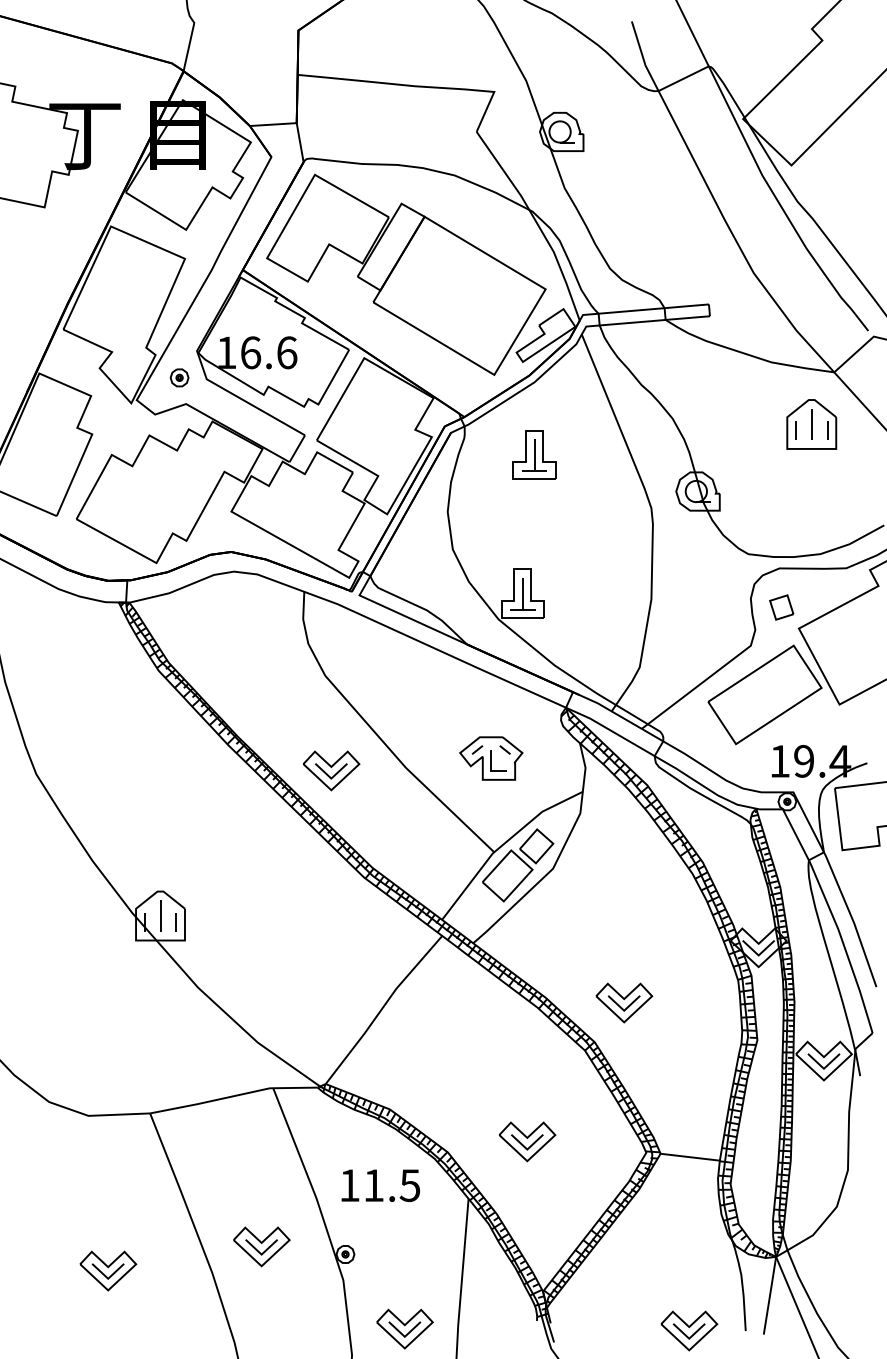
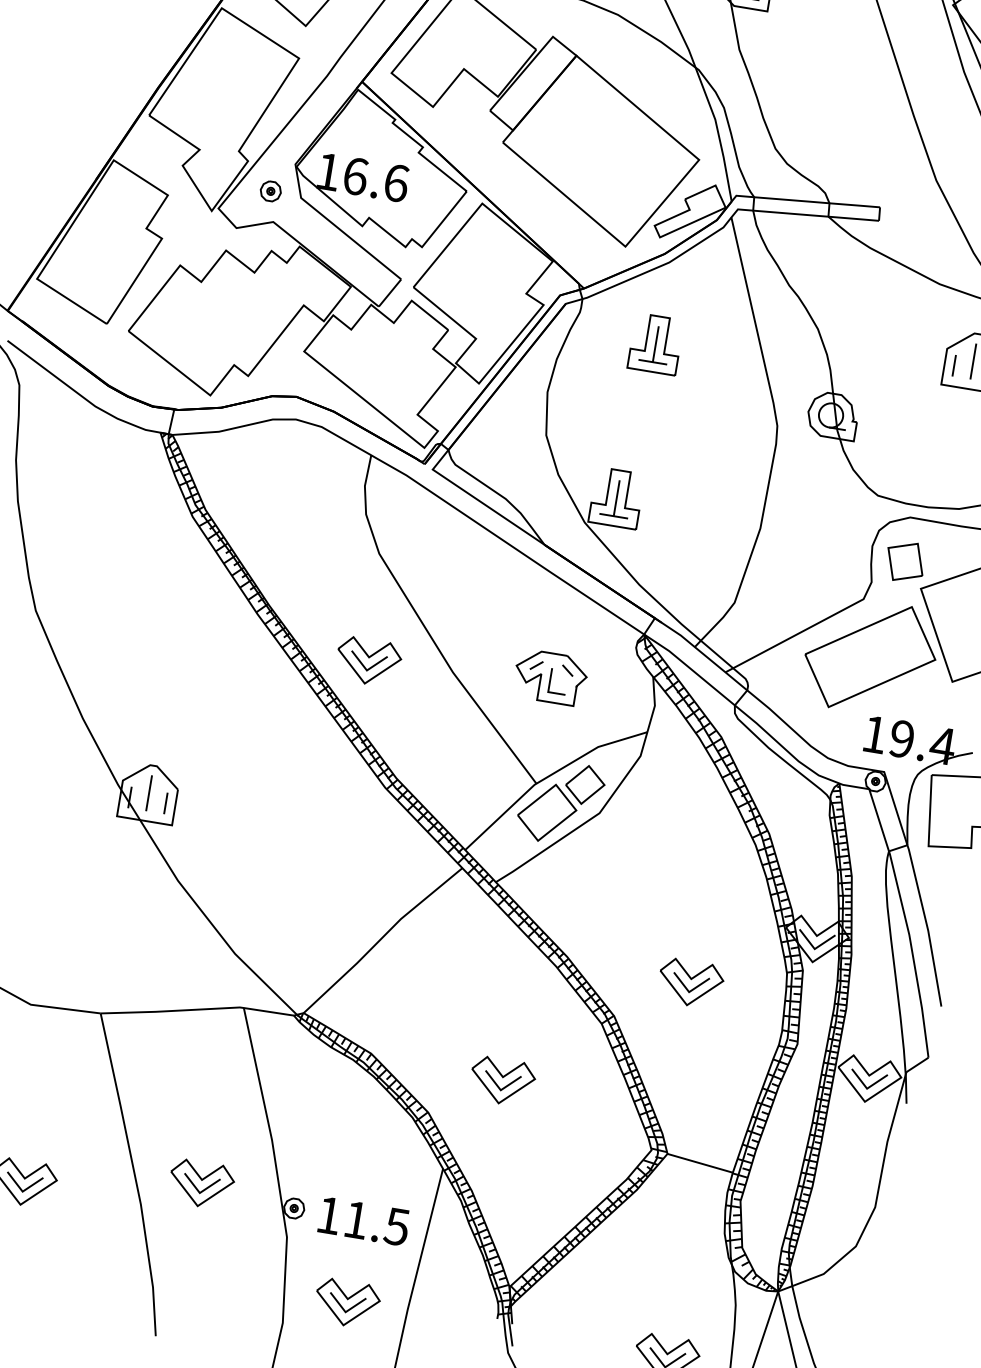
part: (781, 607) -> (905, 561), size x1.43
part: (624, 1002) -> (691, 982), moved
part: (527, 1141) -> (502, 1081), moved
text: (380, 1185) -> (363, 1221), moved

